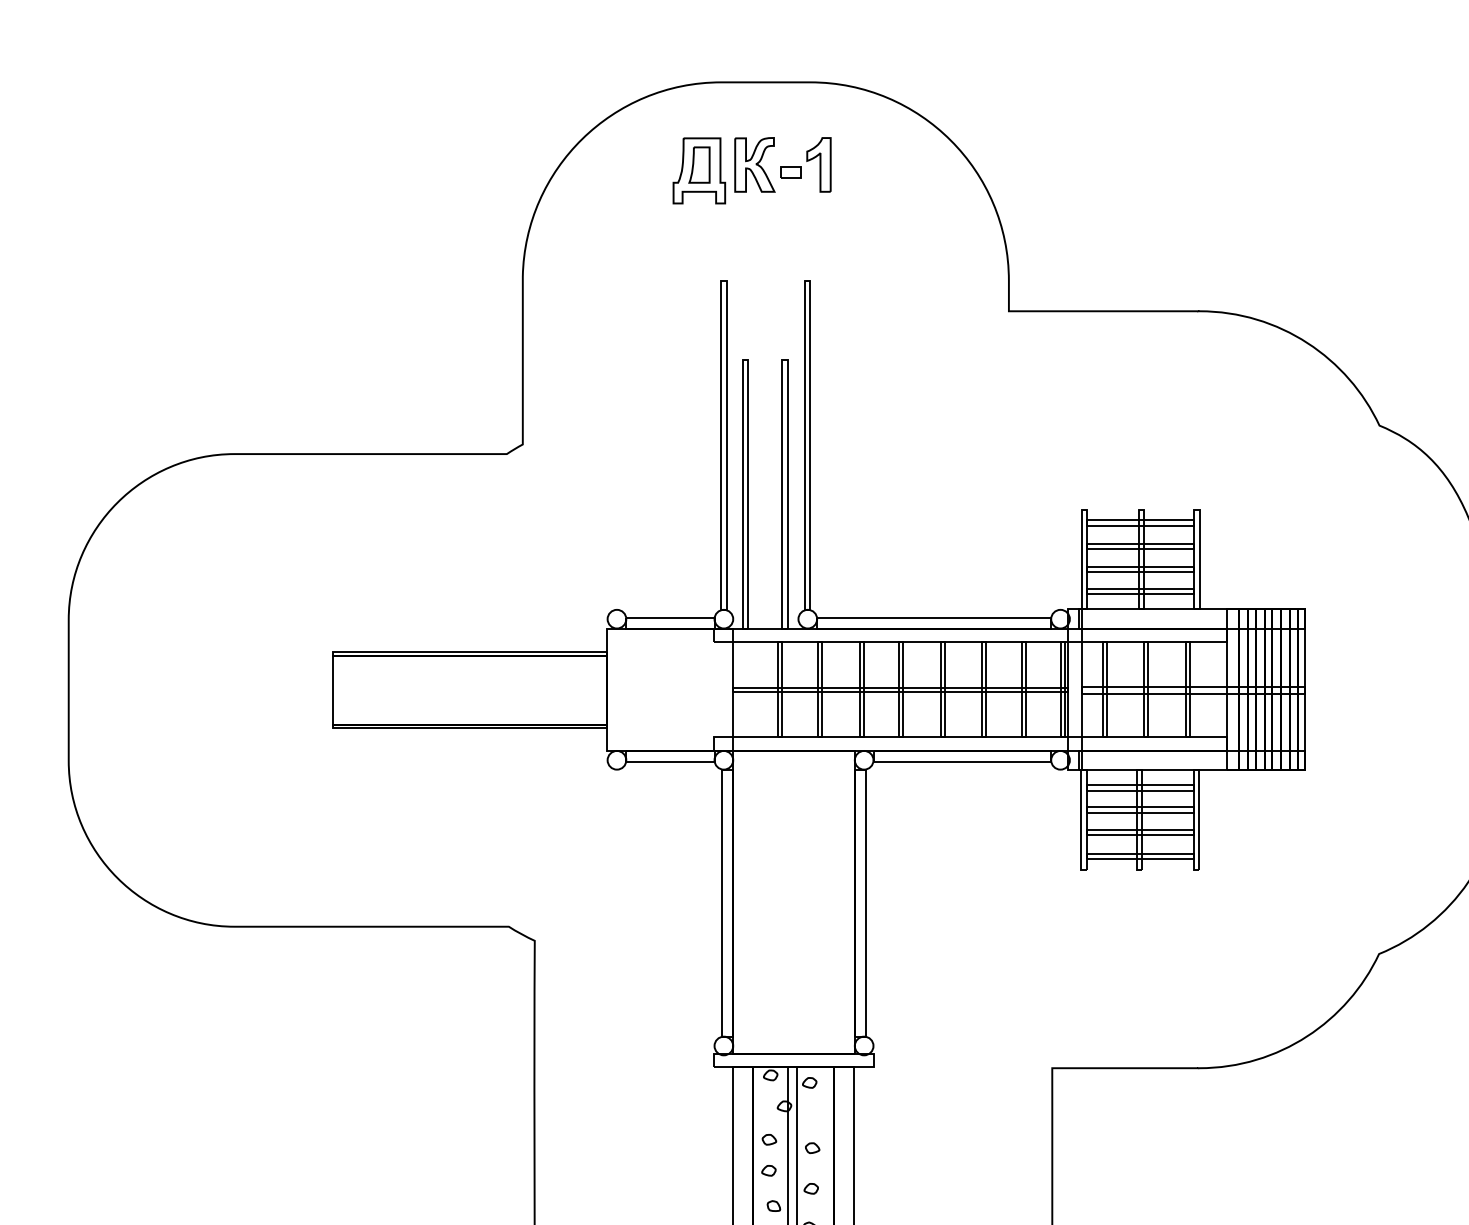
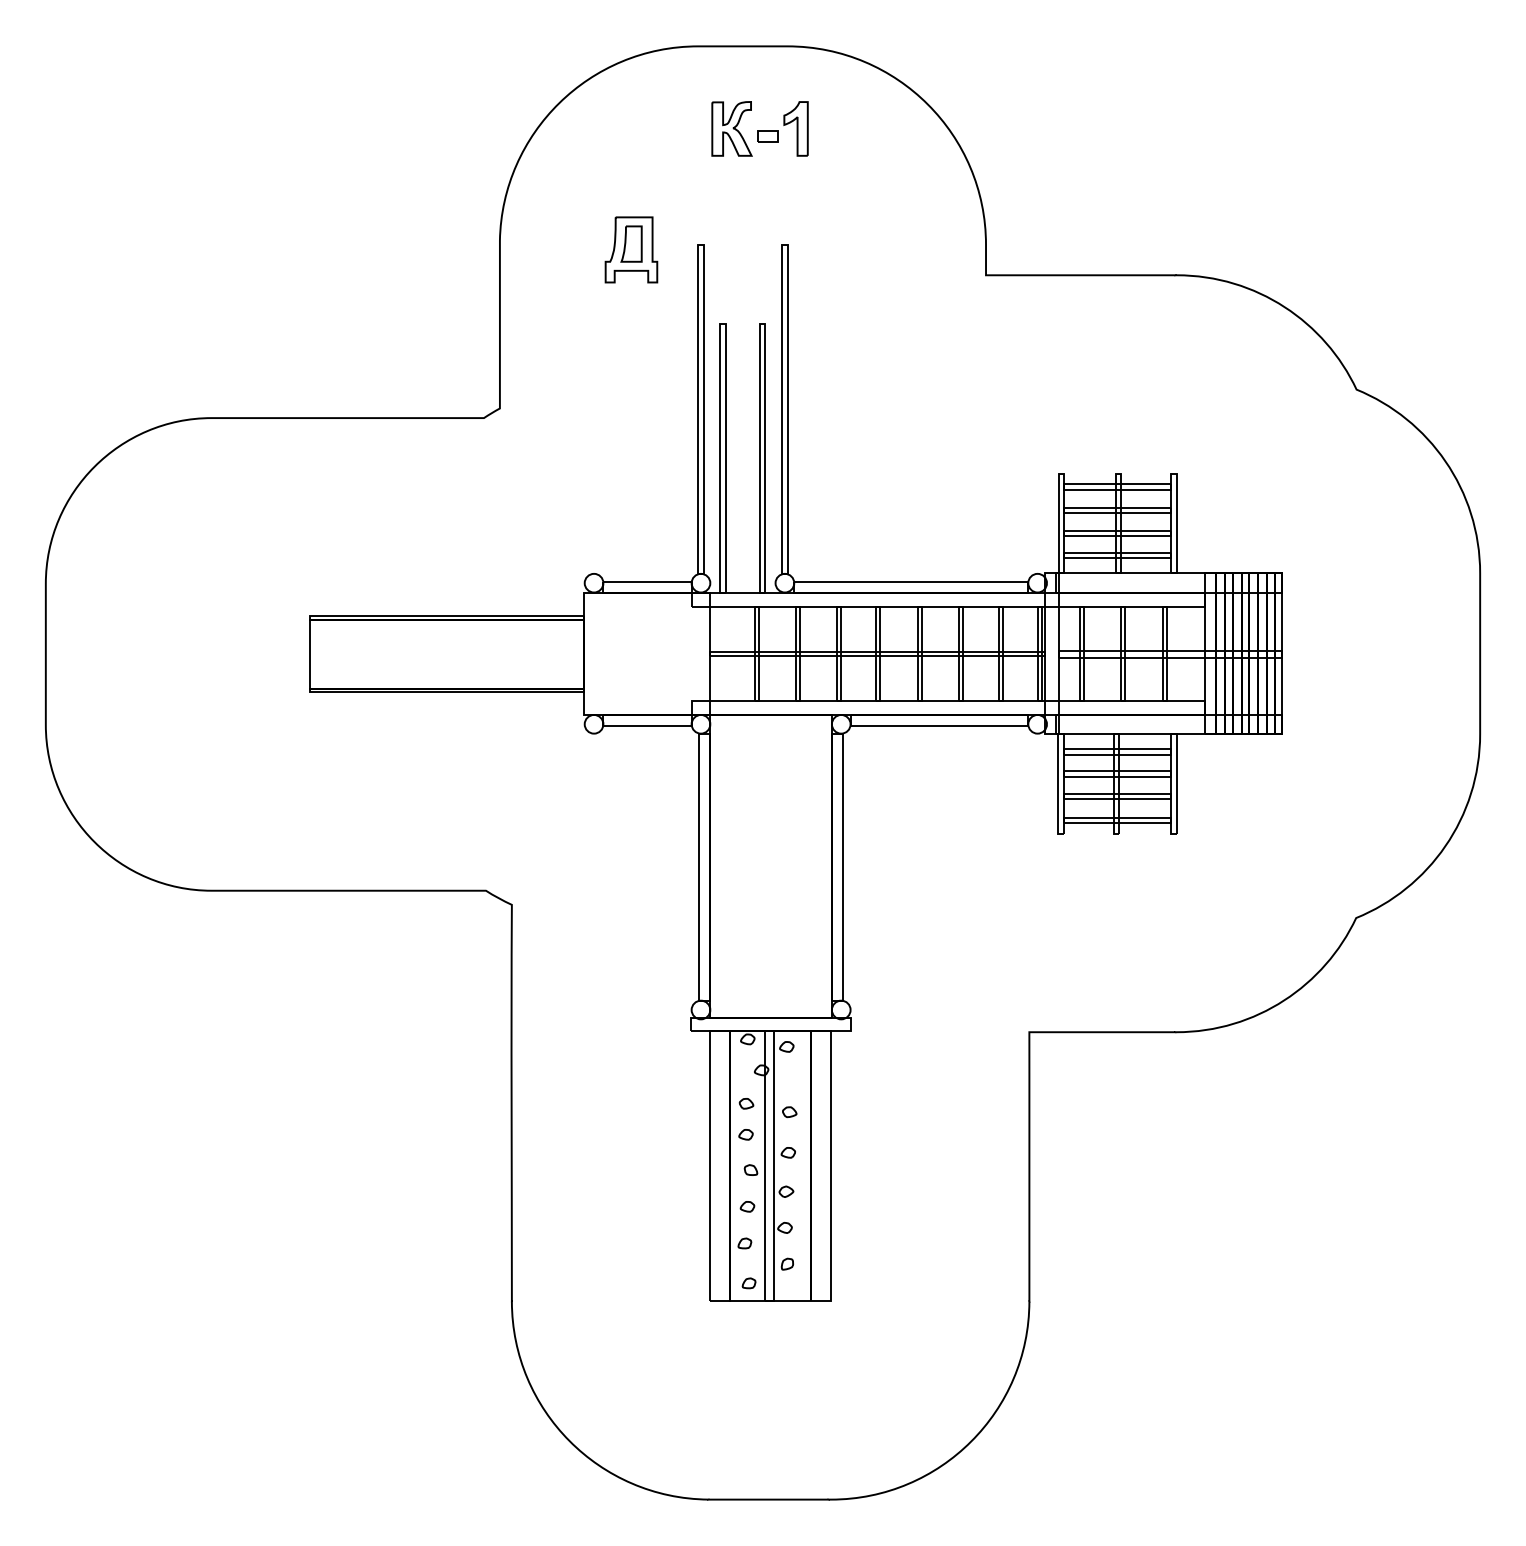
part: (699, 170) -> (631, 249), moved

